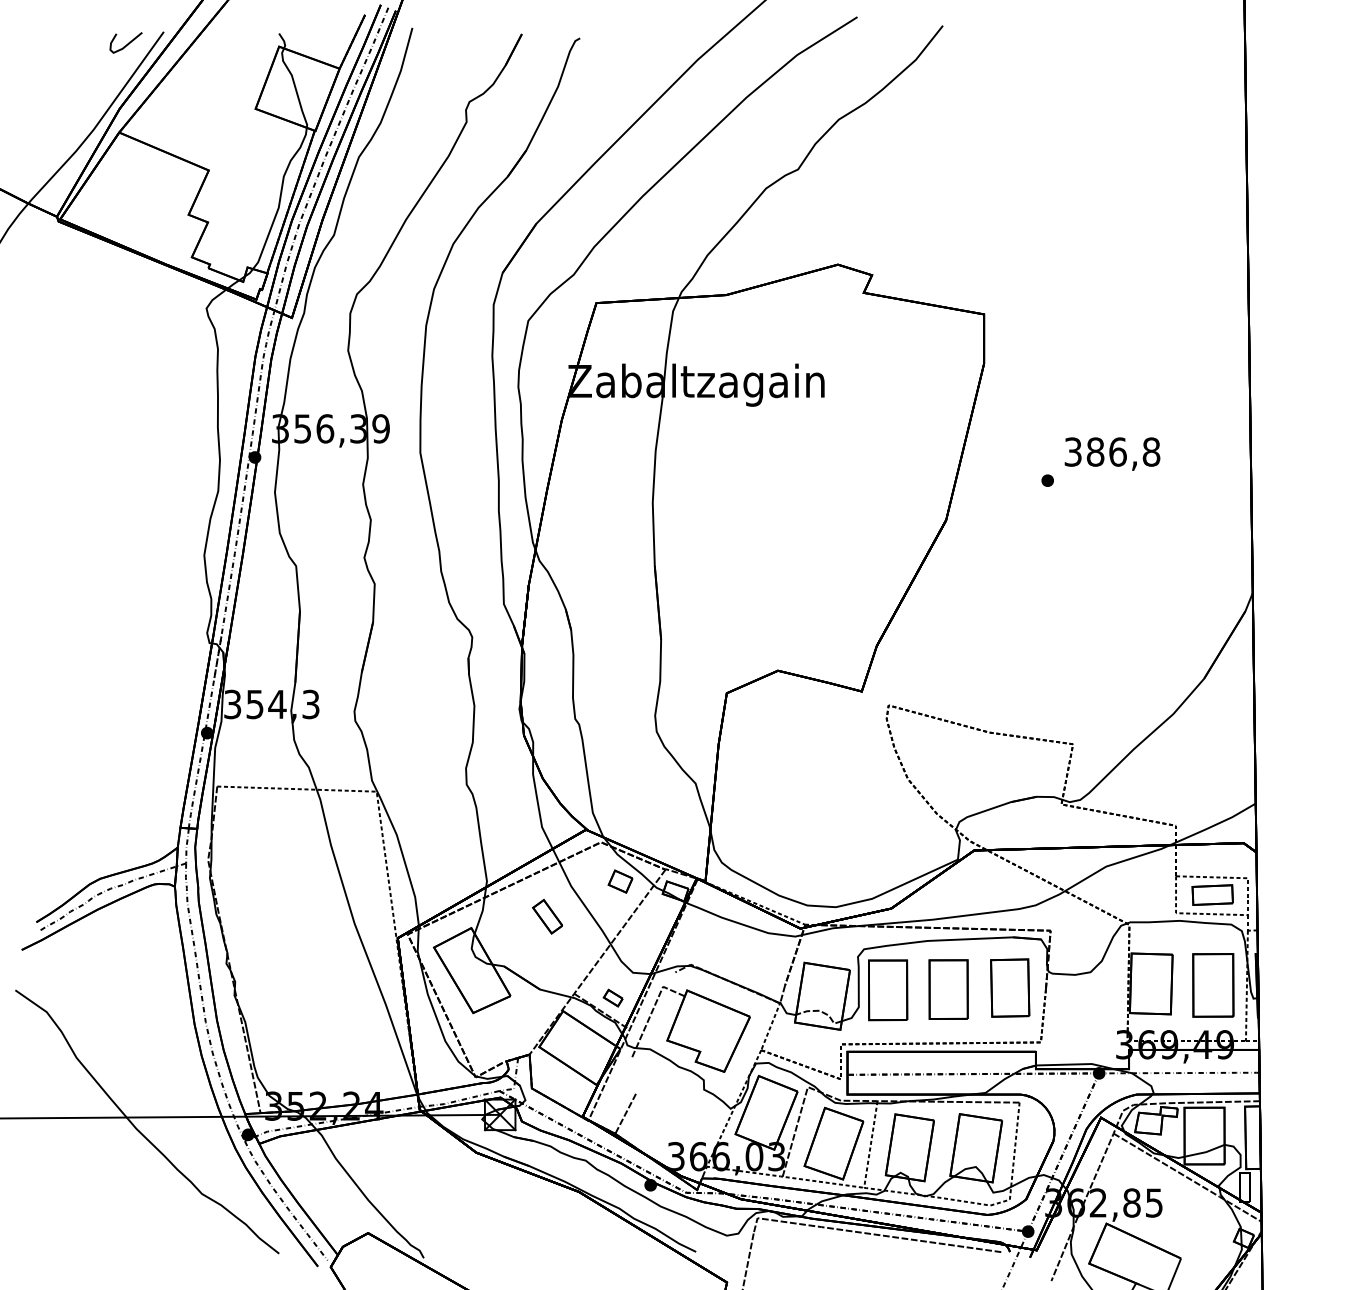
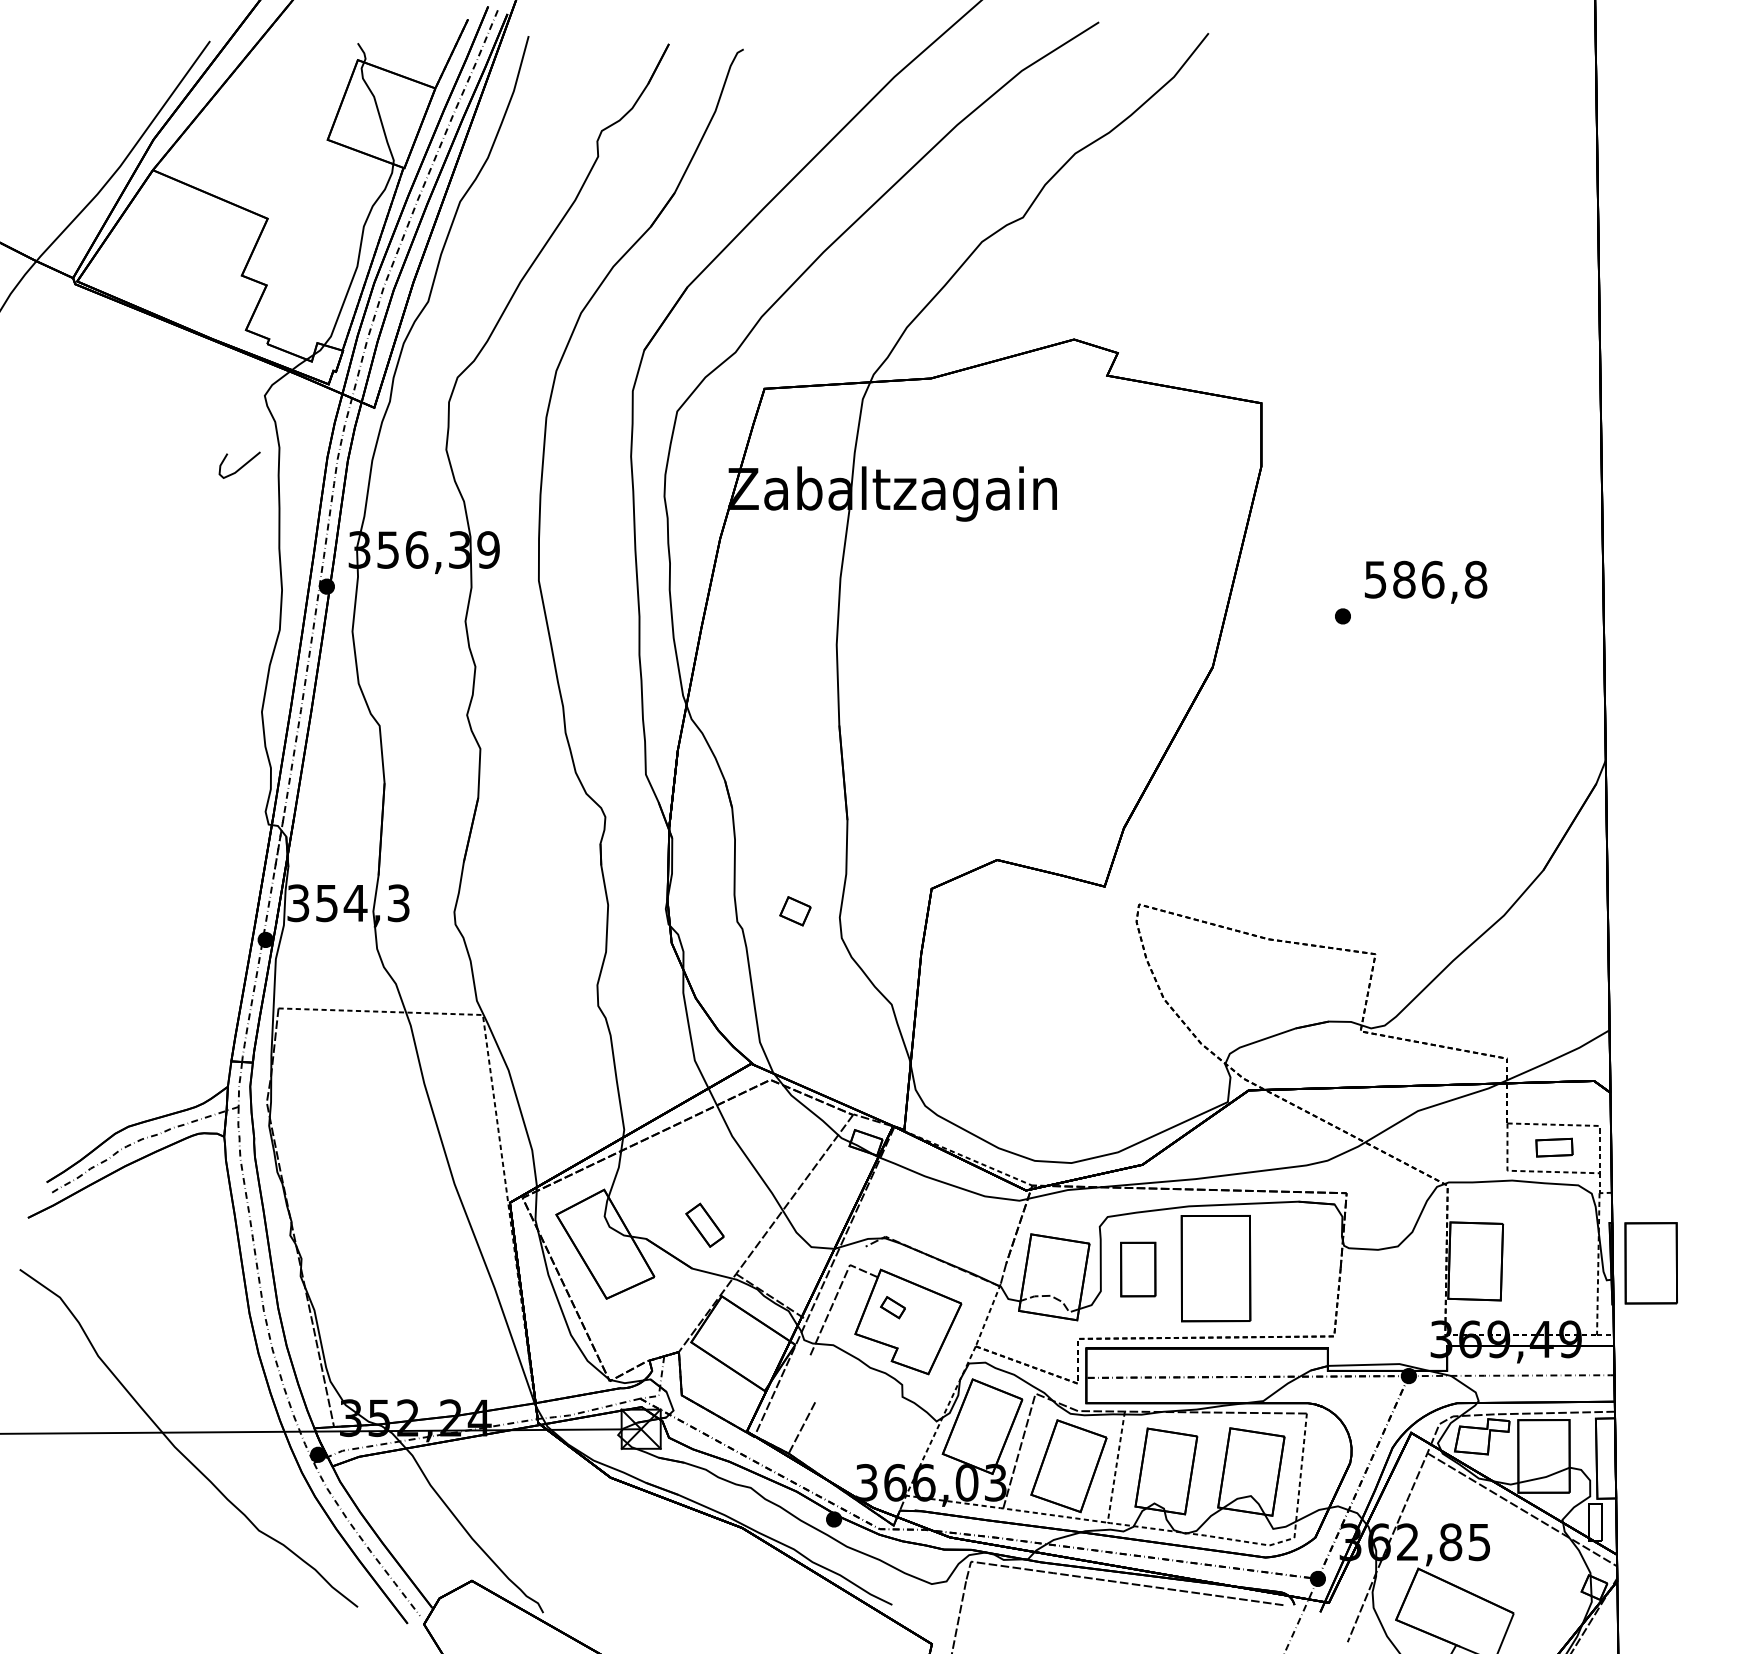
curve: (127, 43) -> (241, 466), moved
text: (1073, 451) -> (1375, 578), 386,8 -> 586,8
part: (620, 881) -> (795, 911), moved
part: (1212, 895) -> (1554, 1147), size x0.7
part: (547, 916) -> (704, 1224), moved
part: (1212, 985) -> (1650, 1263), moved
part: (1009, 987) -> (1294, 1266), removed
part: (948, 989) -> (1215, 1268), size x1.4
part: (887, 990) -> (1137, 1269), size x0.7
part: (612, 998) -> (892, 1307), moved

